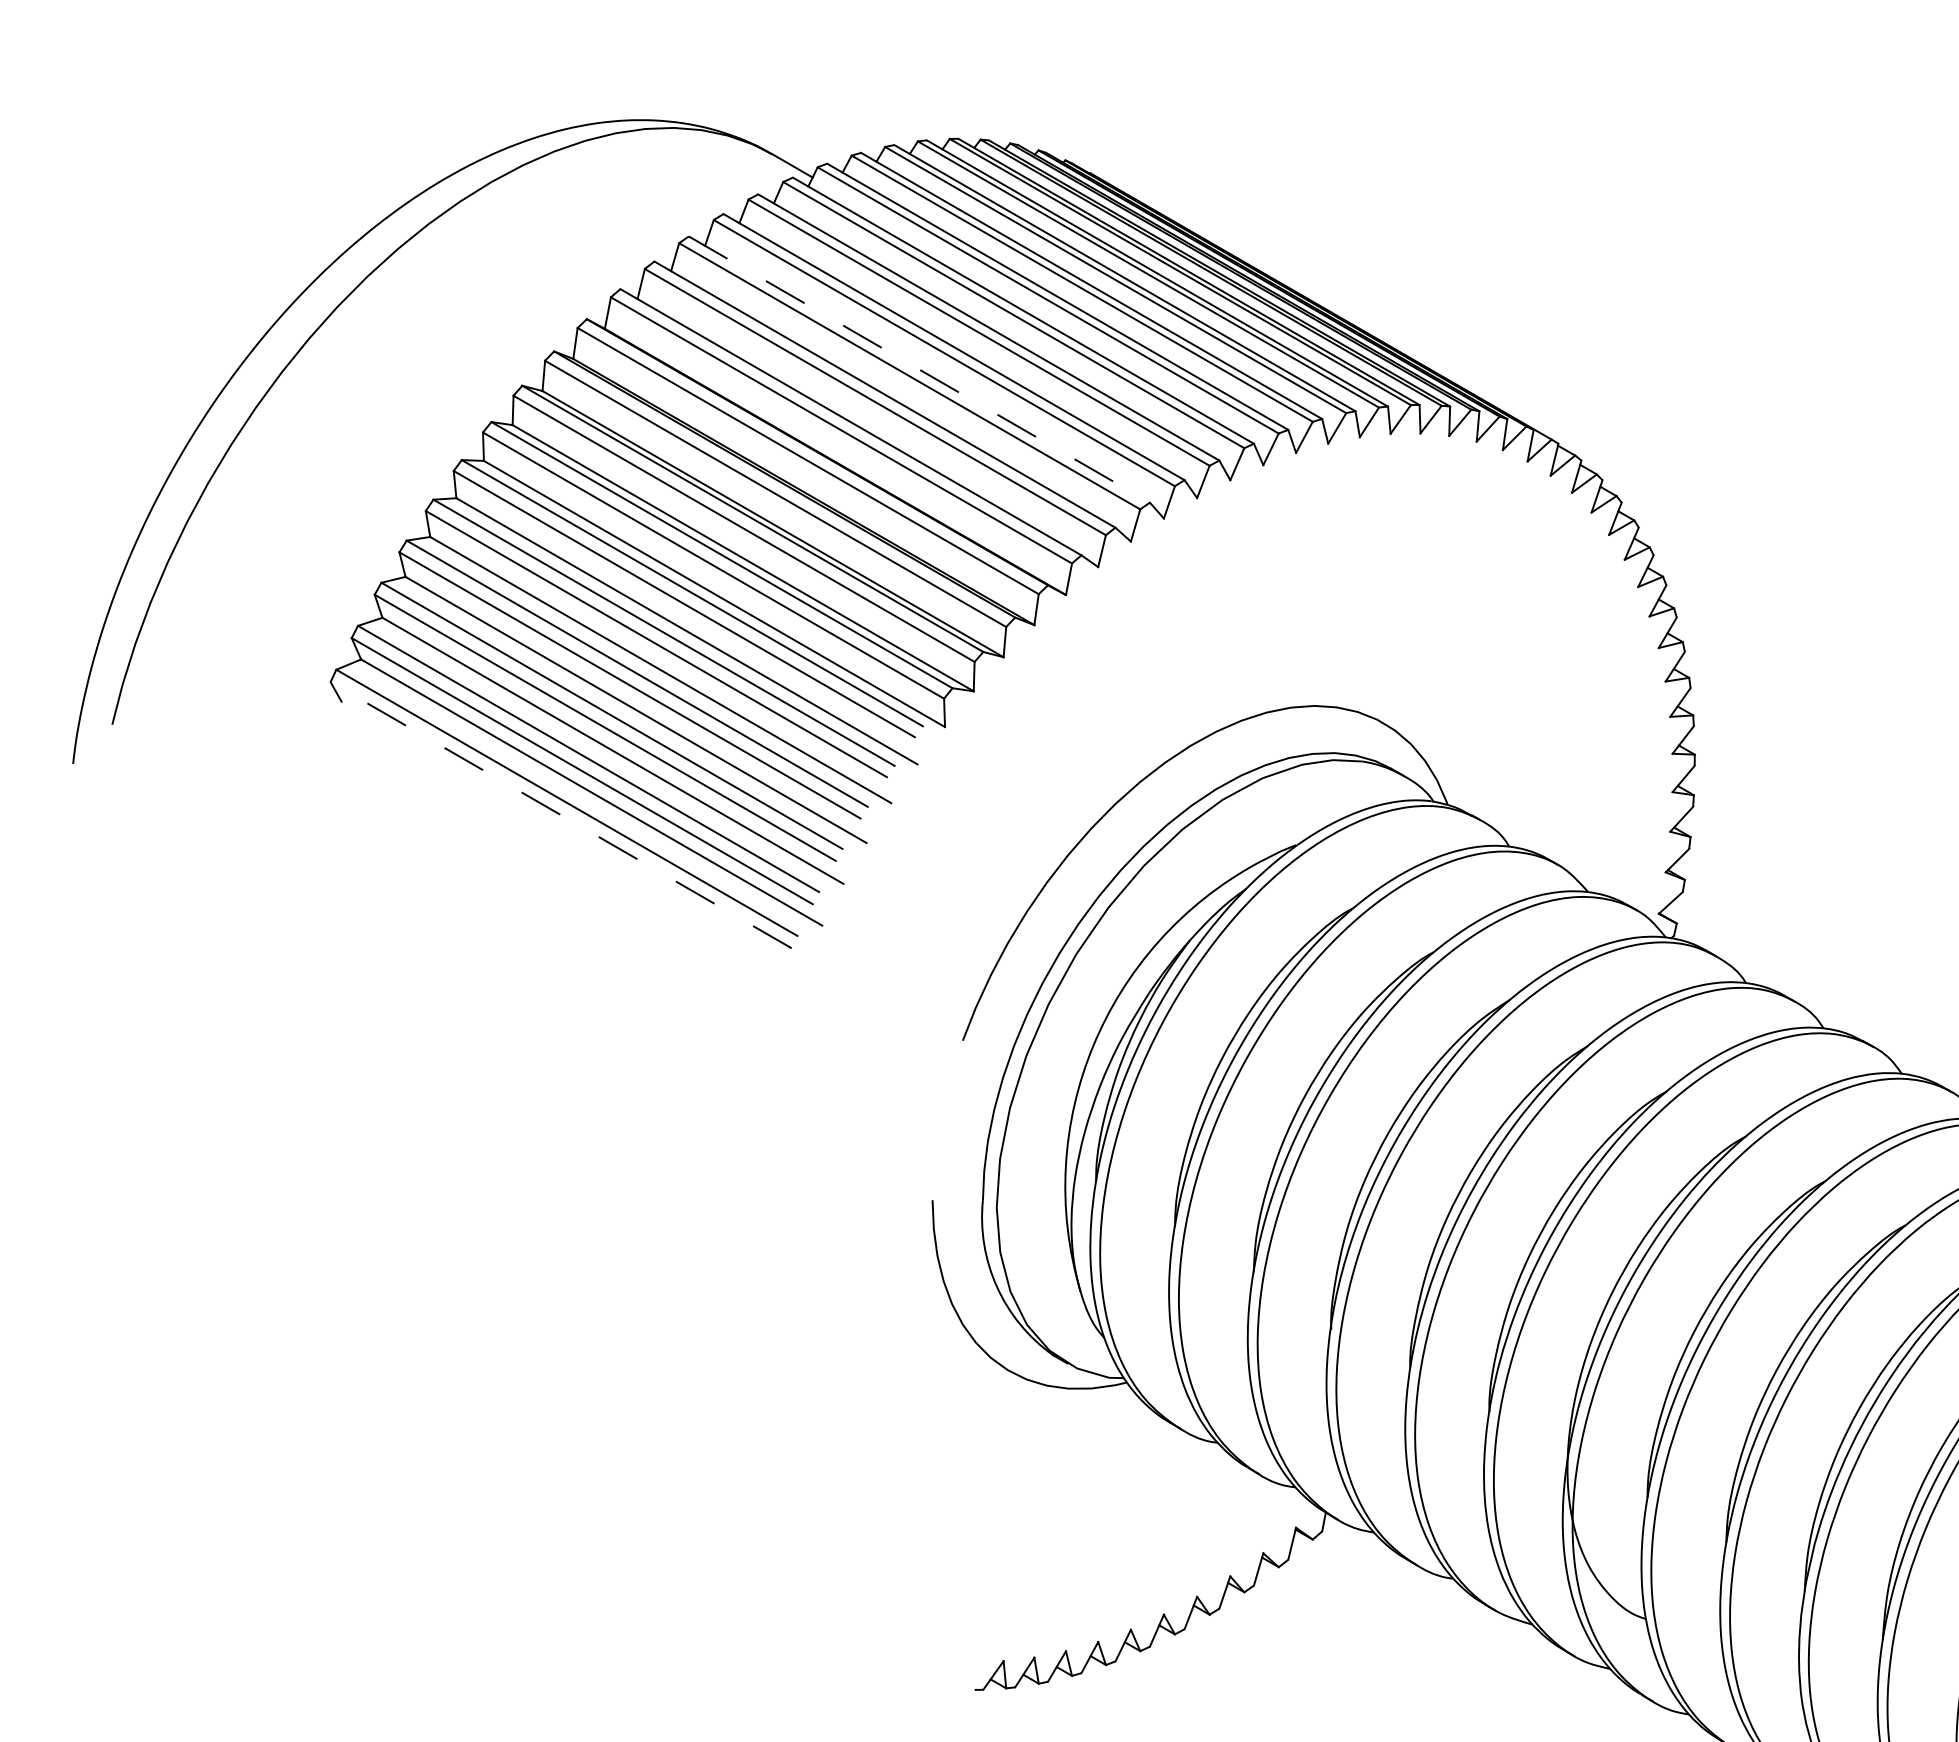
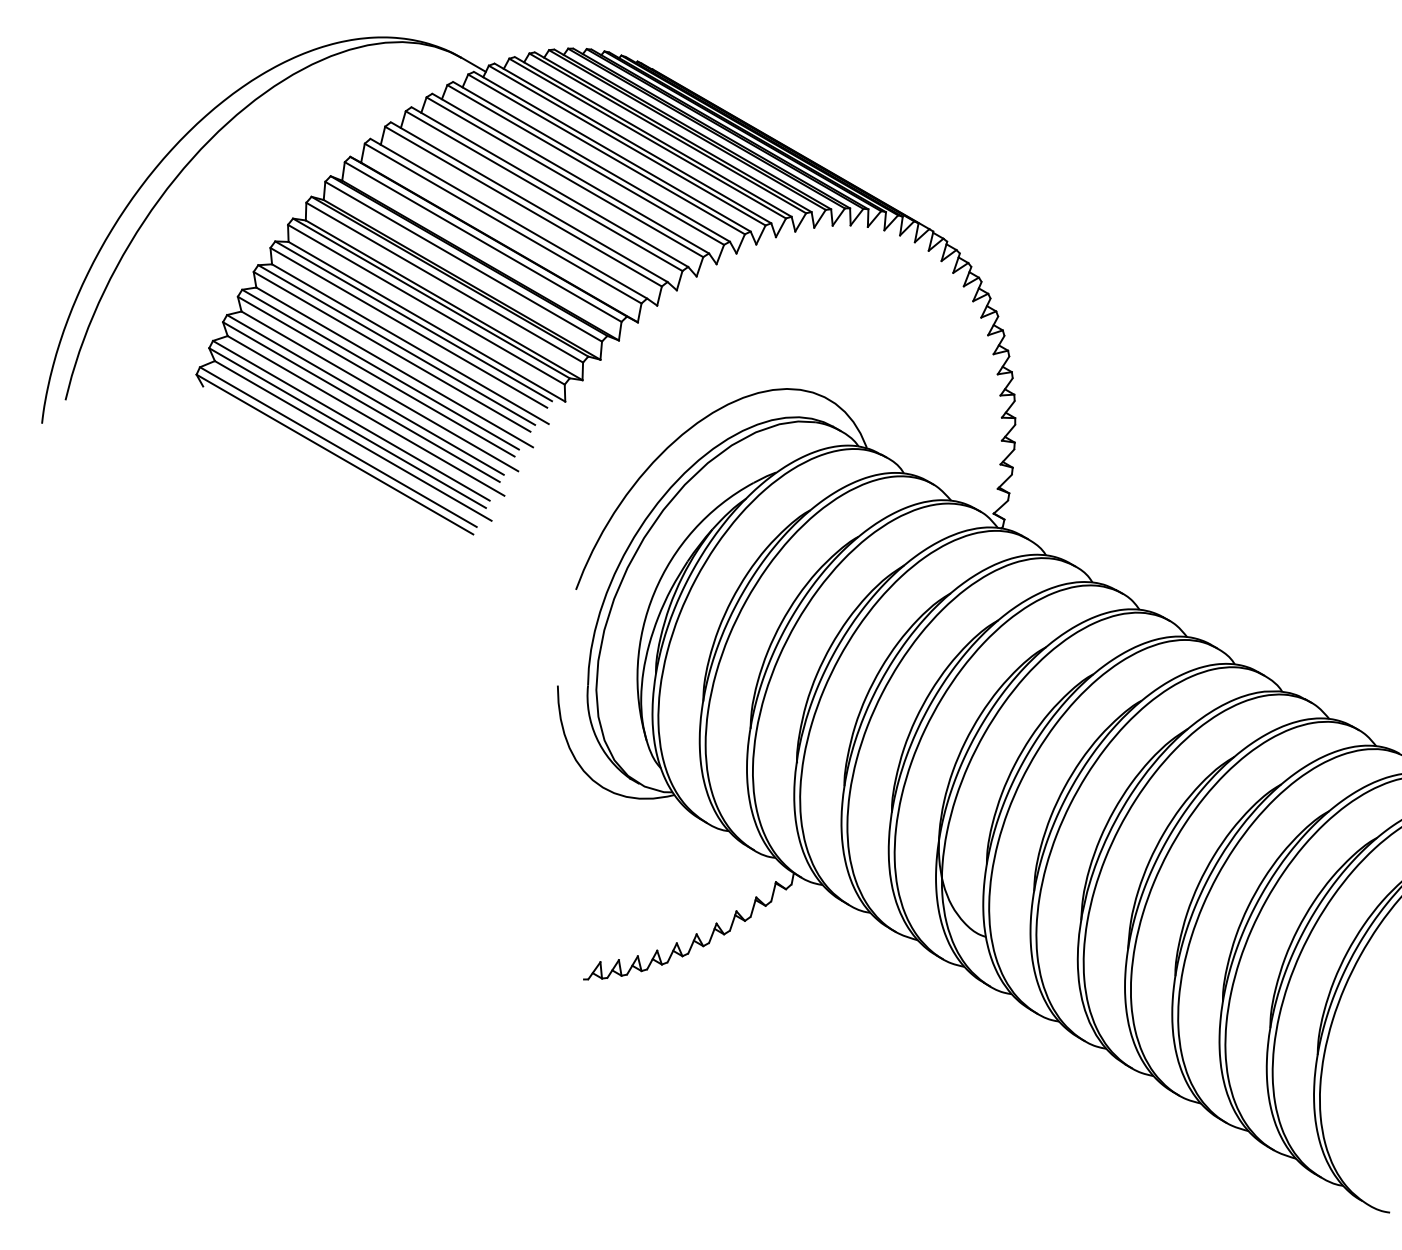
line: (918, 370) -> (549, 187), dashed -> solid
line: (560, 815) -> (334, 454), dashed -> solid

